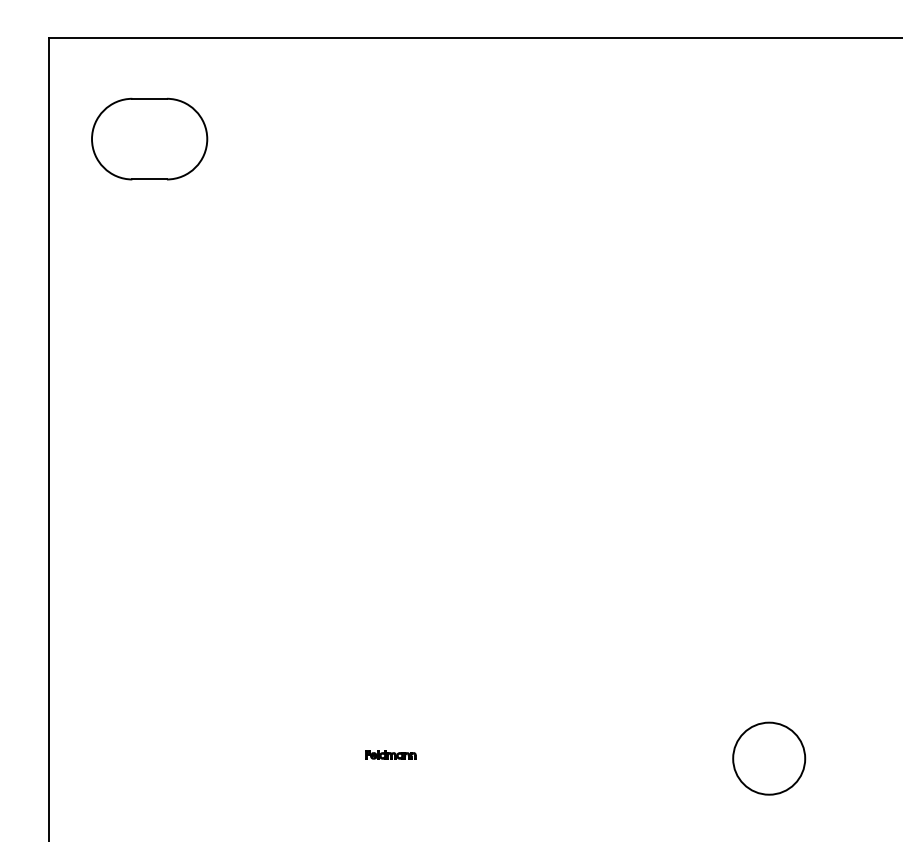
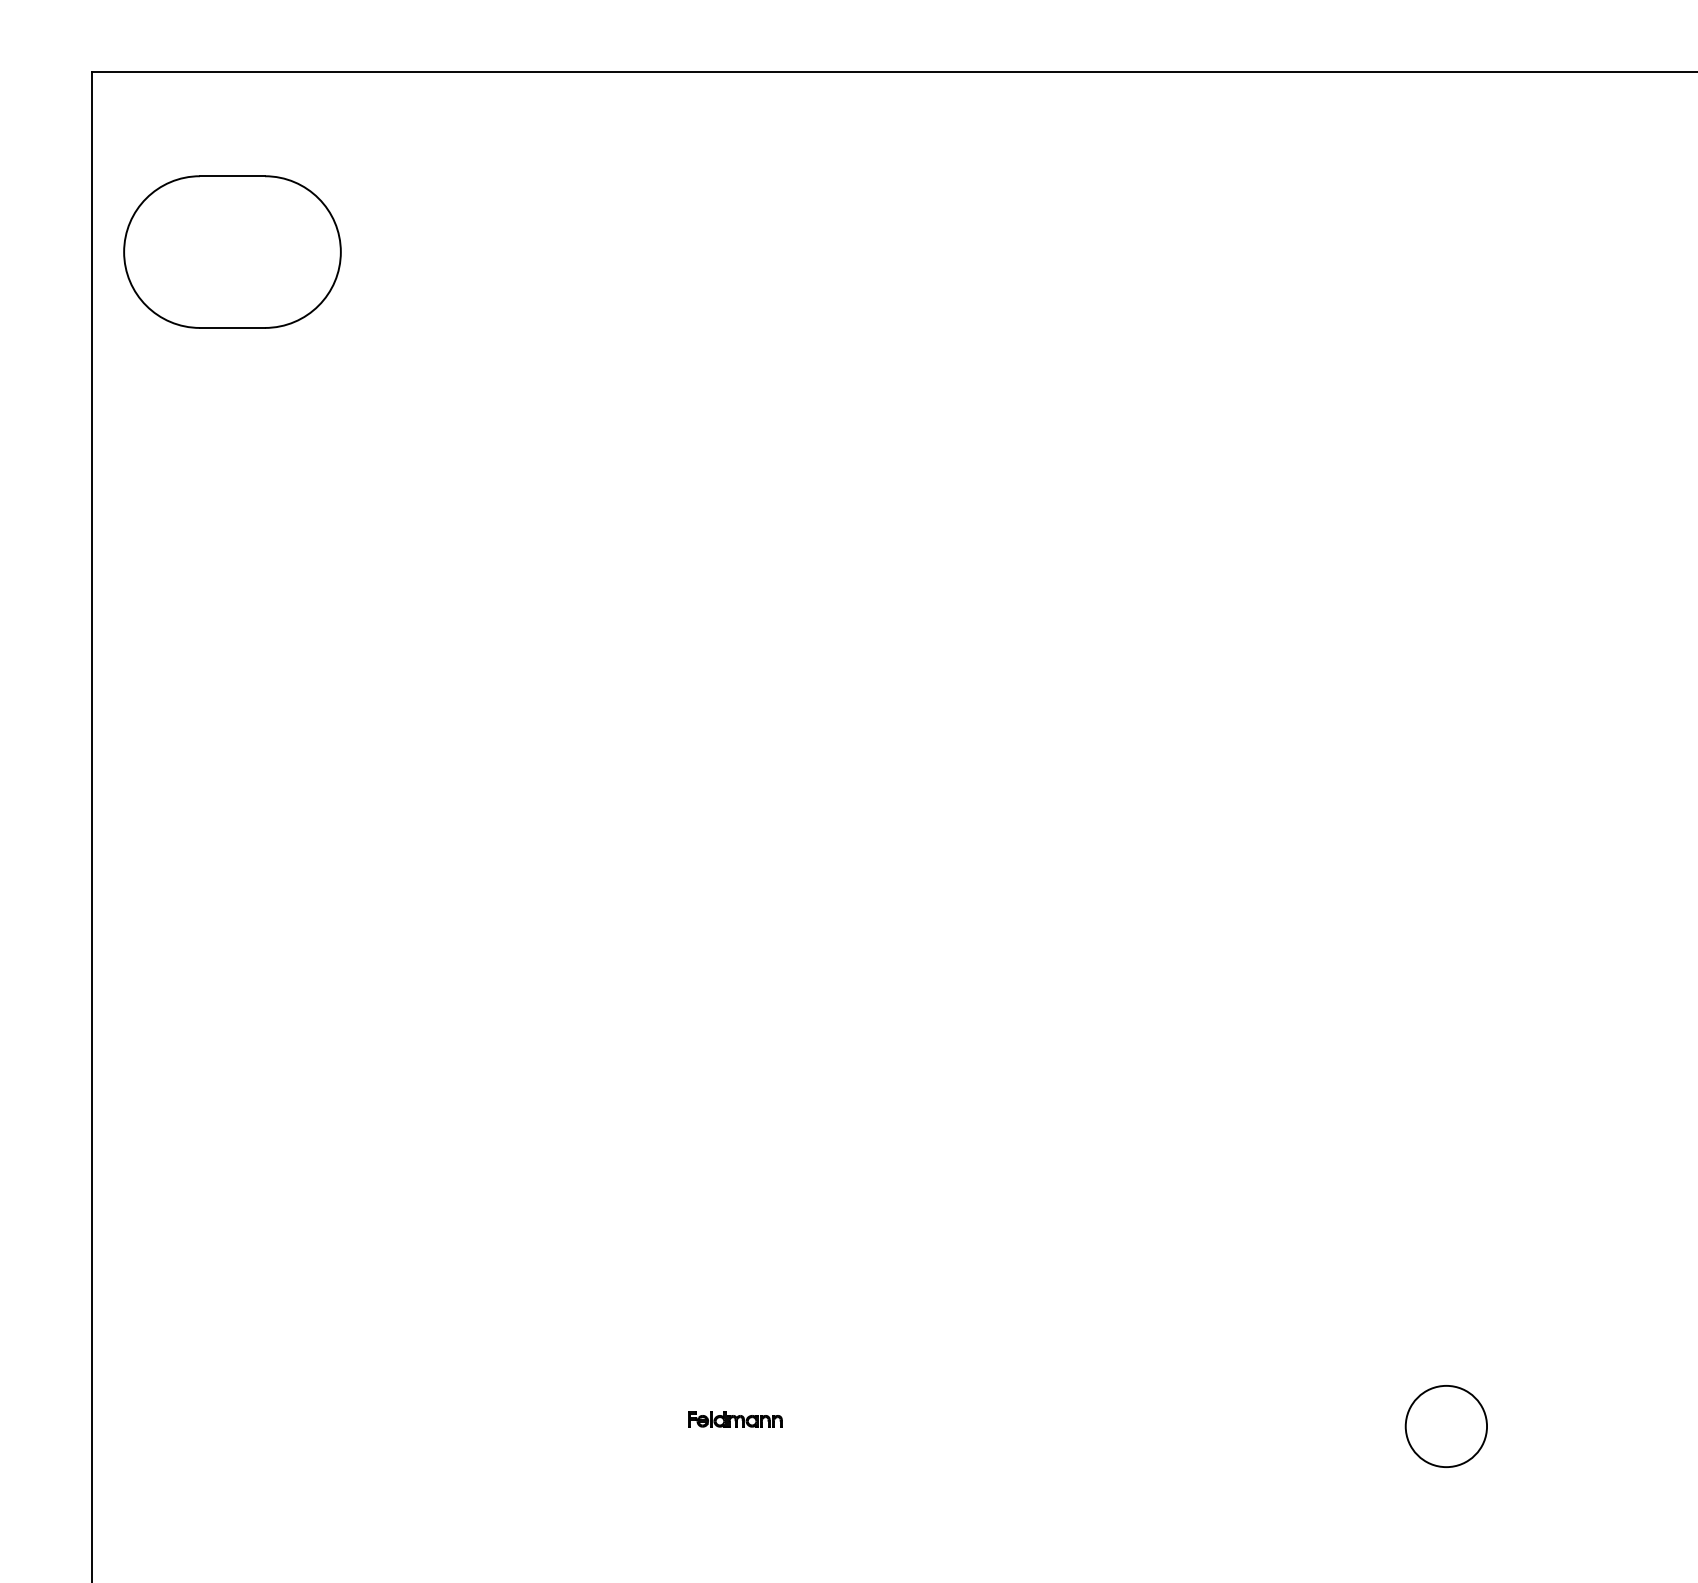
part: (149, 138) -> (232, 250), moved
circle: (769, 758) -> (1446, 1426), size x0.6

